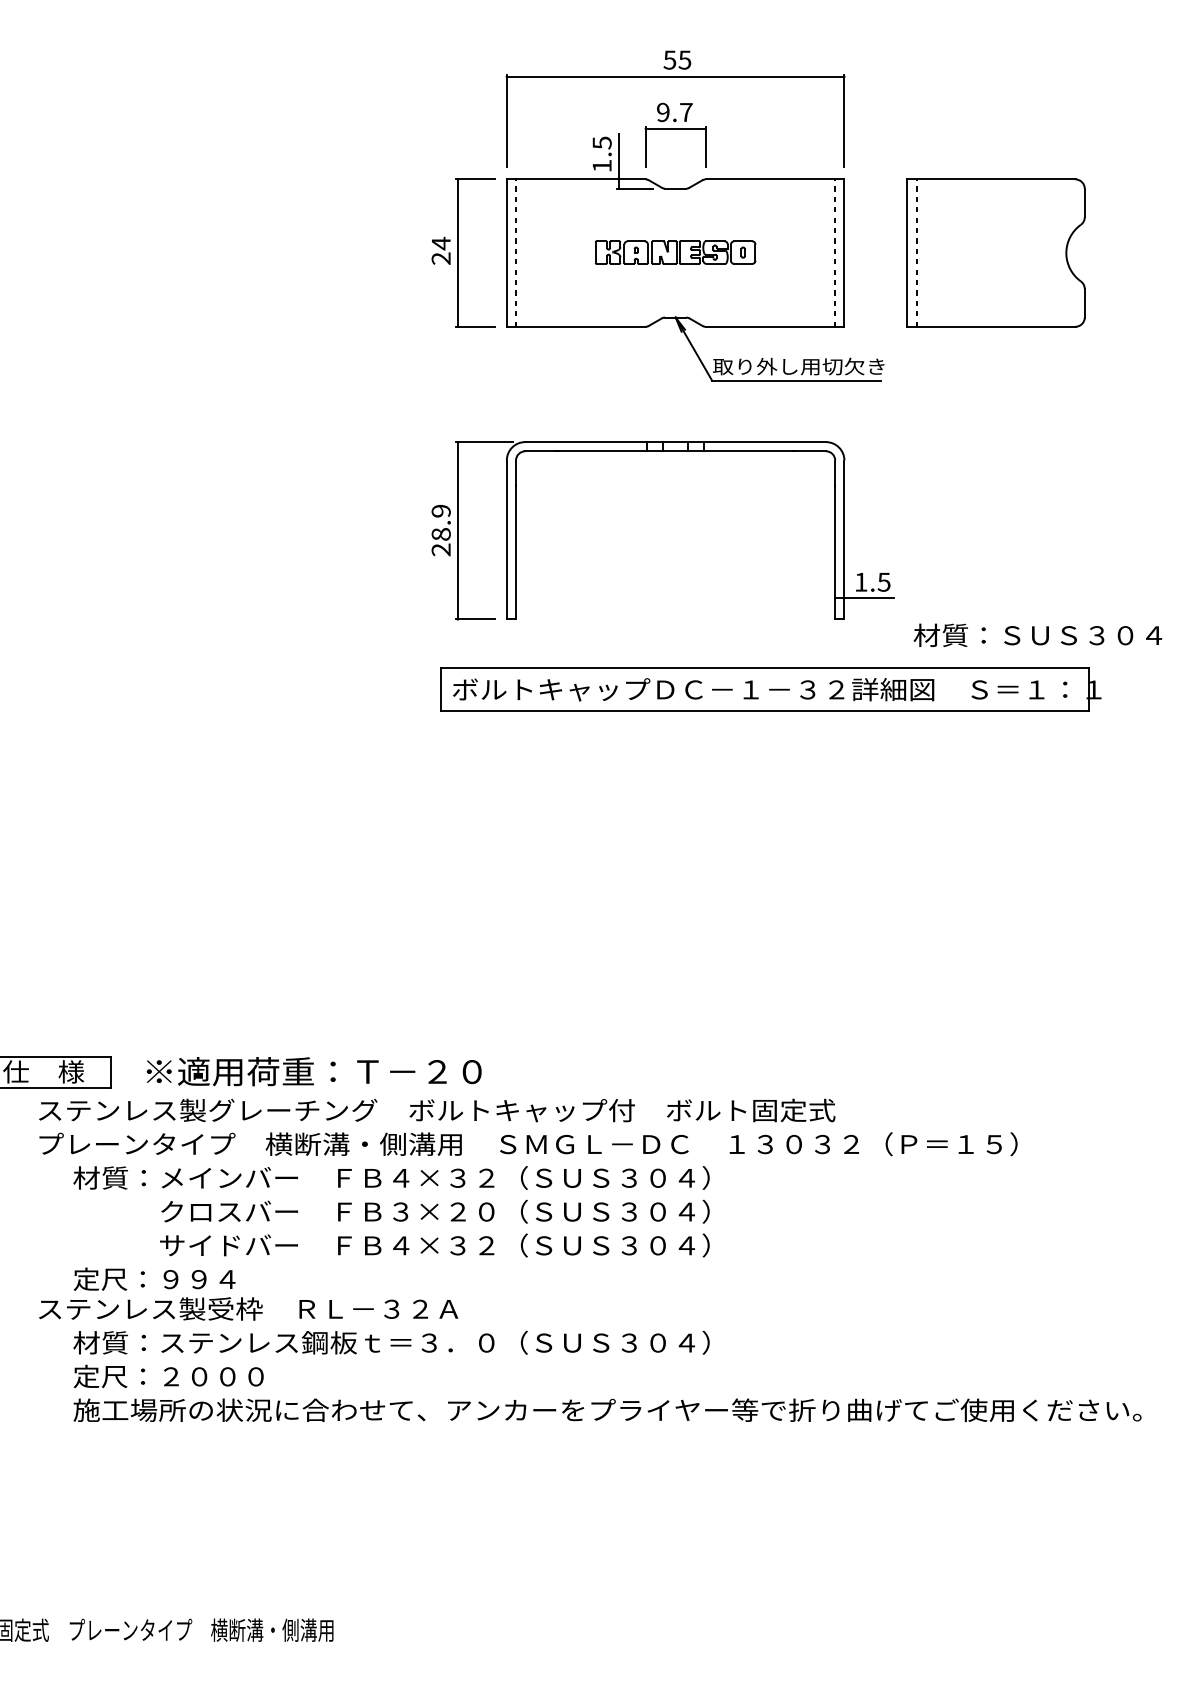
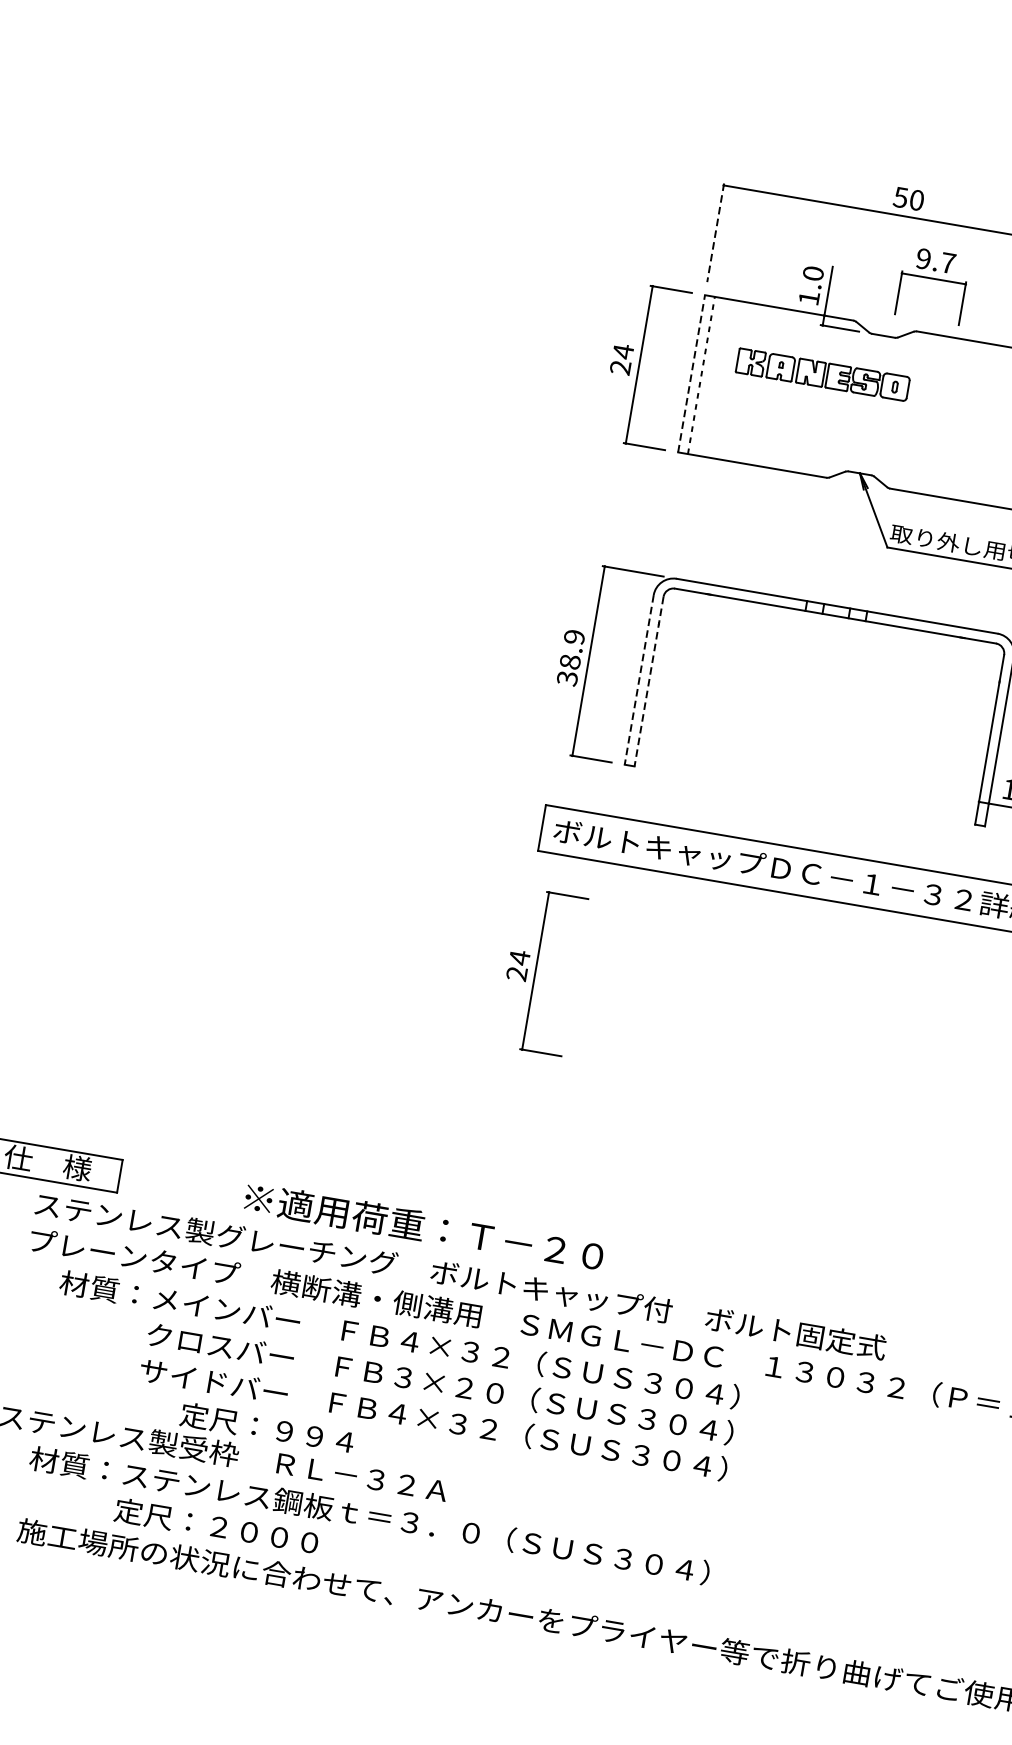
text: (684, 59) -> (916, 199), 55 -> 50
line: (506, 121) -> (715, 233), solid -> dashed
part: (675, 134) -> (932, 284), moved
text: (601, 142) -> (812, 273), 1.5 -> 1.0
part: (675, 252) -> (822, 374), moved
line: (506, 253) -> (691, 374), solid -> dashed
line: (506, 540) -> (638, 680), solid -> dashed
line: (516, 540) -> (649, 682), solid -> dashed
text: (441, 549) -> (567, 678), 28.9 -> 38.9
part: (463, 820) -> (541, 971), added
text: (313, 1071) -> (423, 1226), moved
text: (154, 1278) -> (267, 1427), moved
text: (168, 1376) -> (216, 1526), moved

